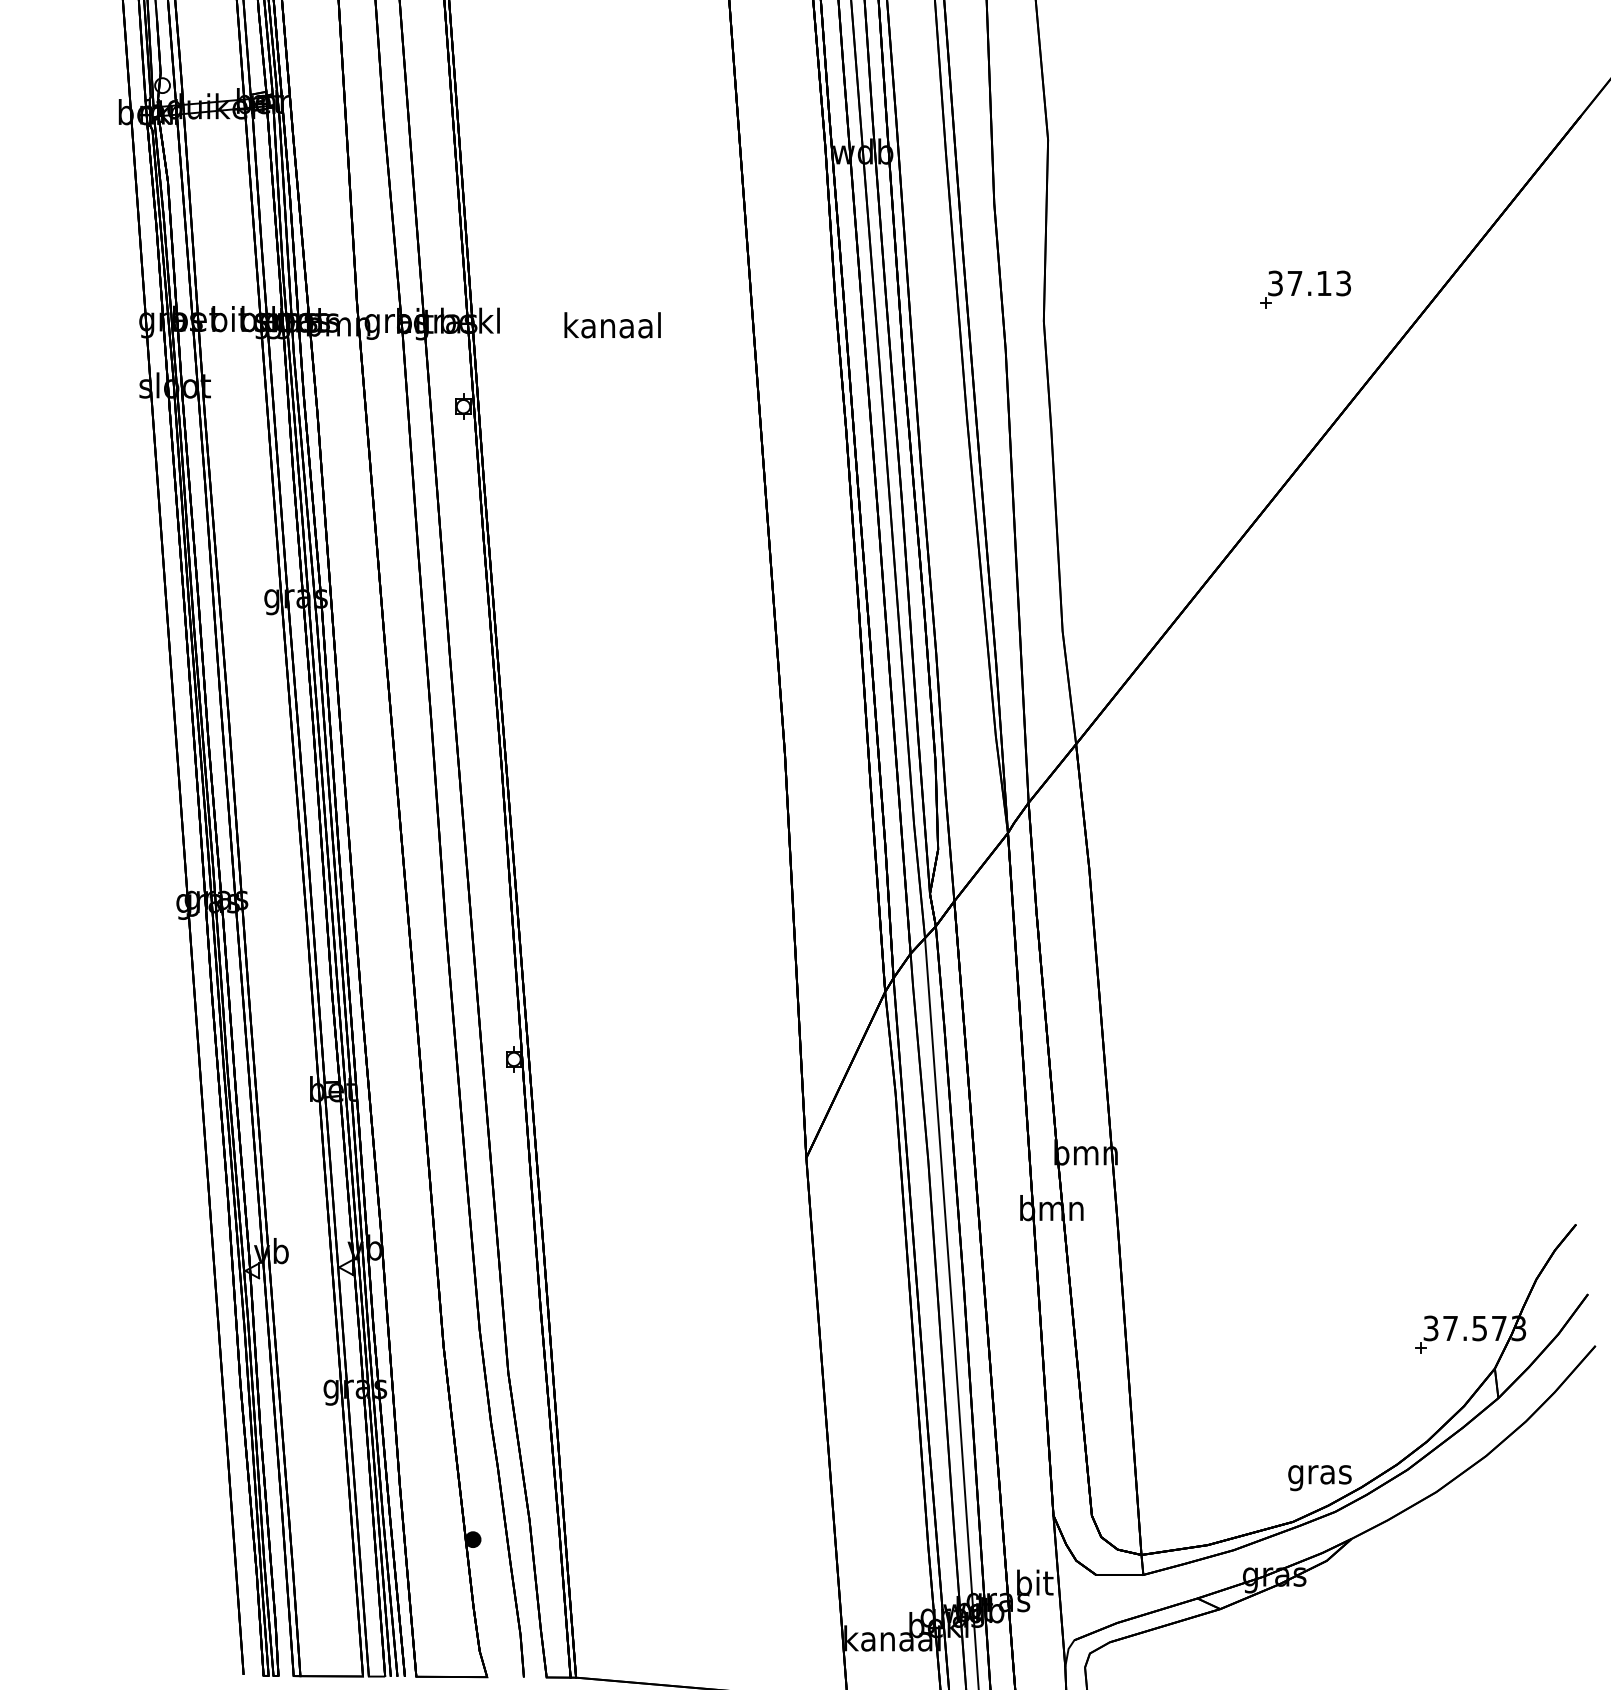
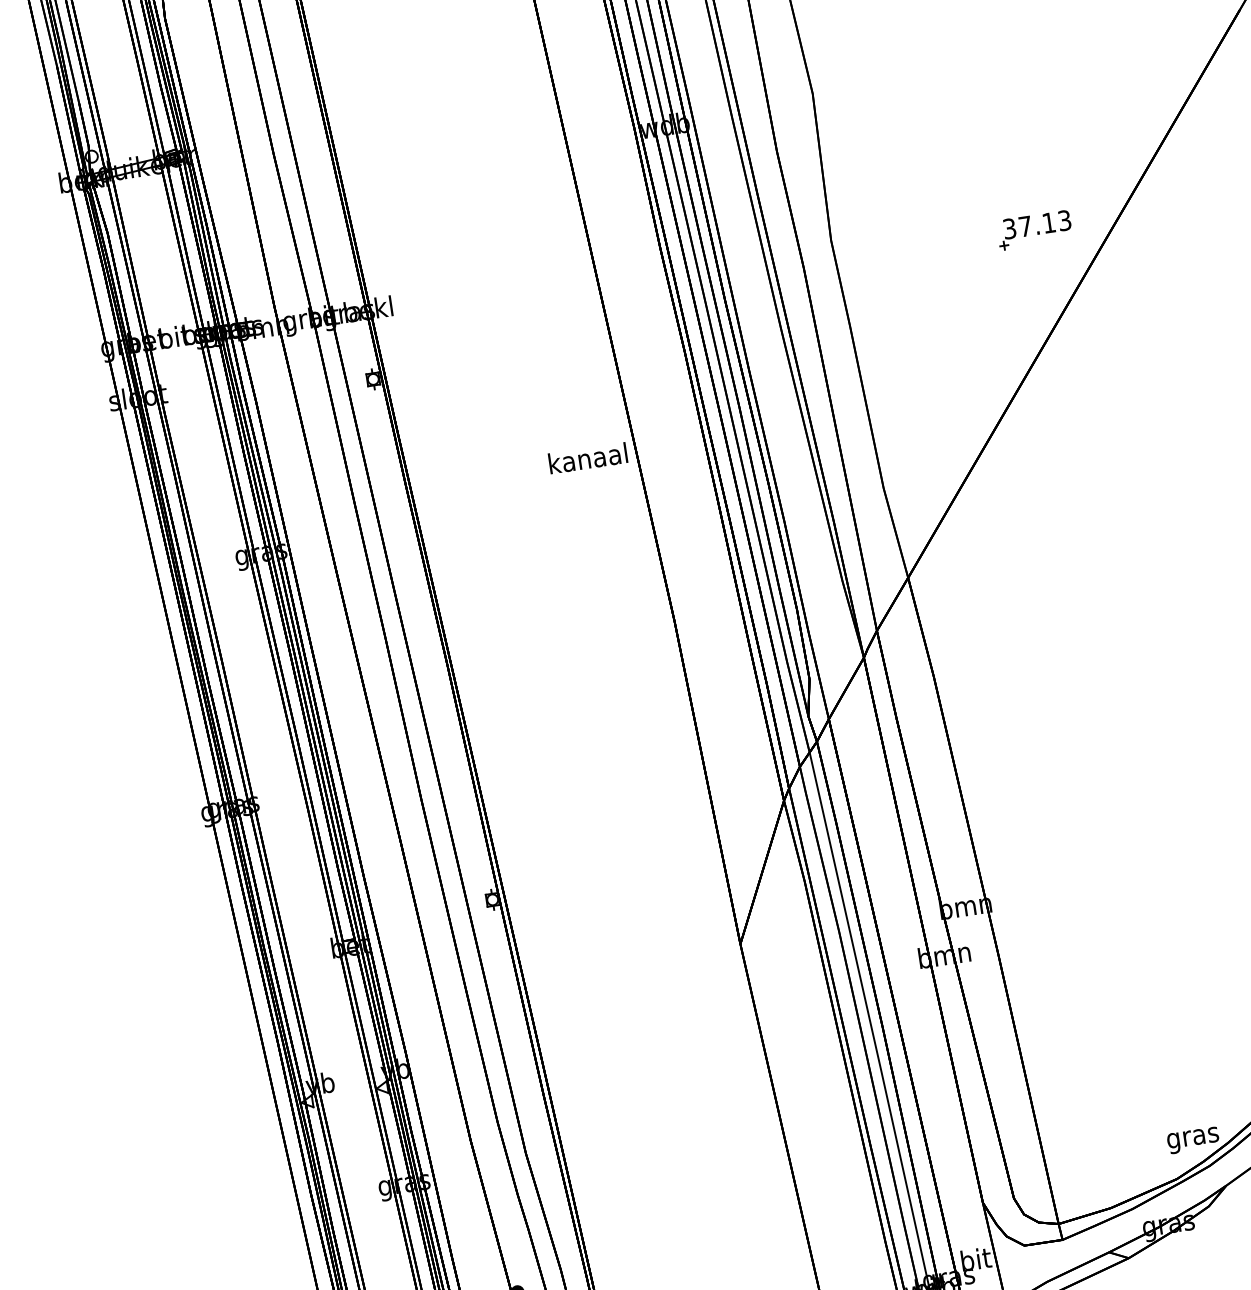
part: (1305, 289) -> (1034, 230), moved
text: (612, 325) -> (587, 458), moved

